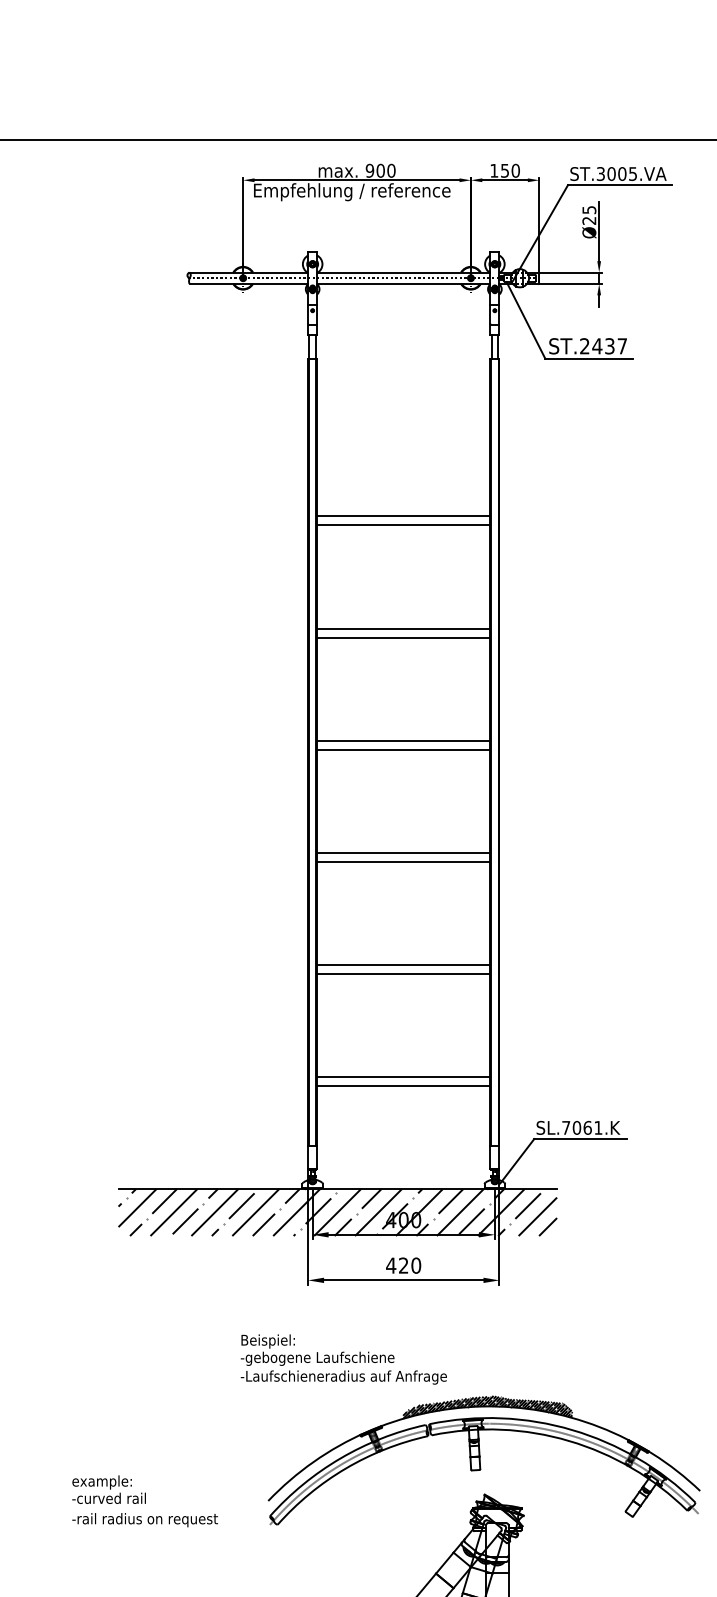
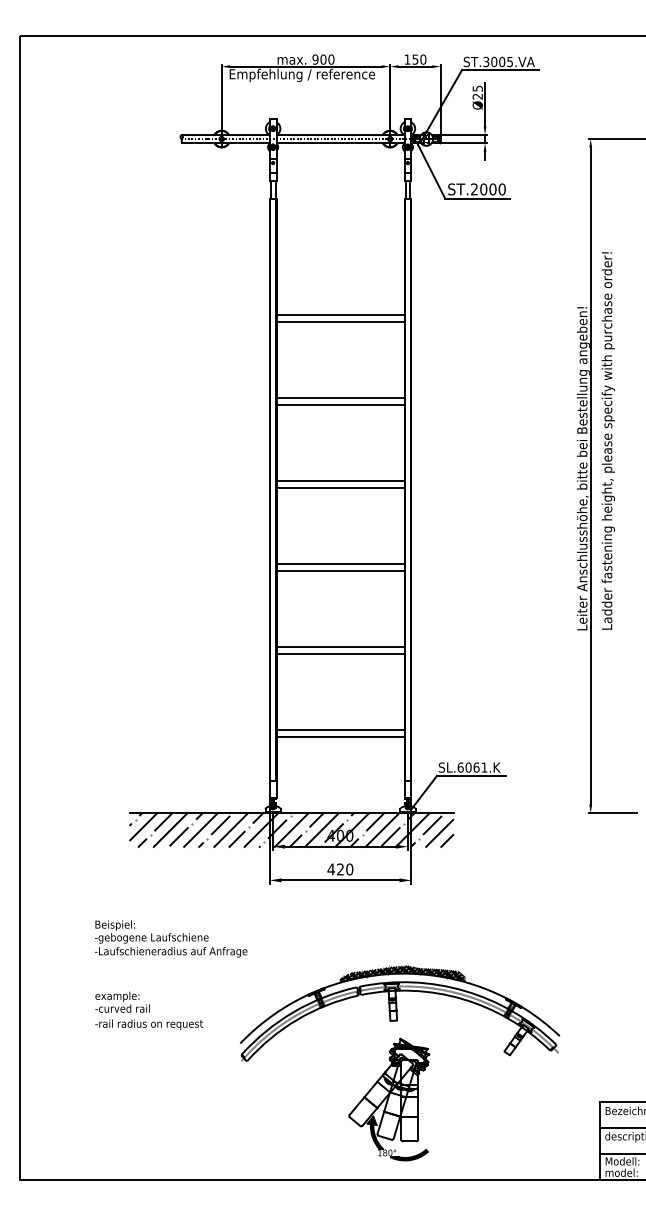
text: (609, 346) -> (492, 189), ST.2437 -> ST.2000
text: (565, 1127) -> (460, 767), SL.7061.K -> SL.6061.K
text: (344, 1358) -> (171, 938), moved
text: (145, 1500) -> (149, 1010), moved

